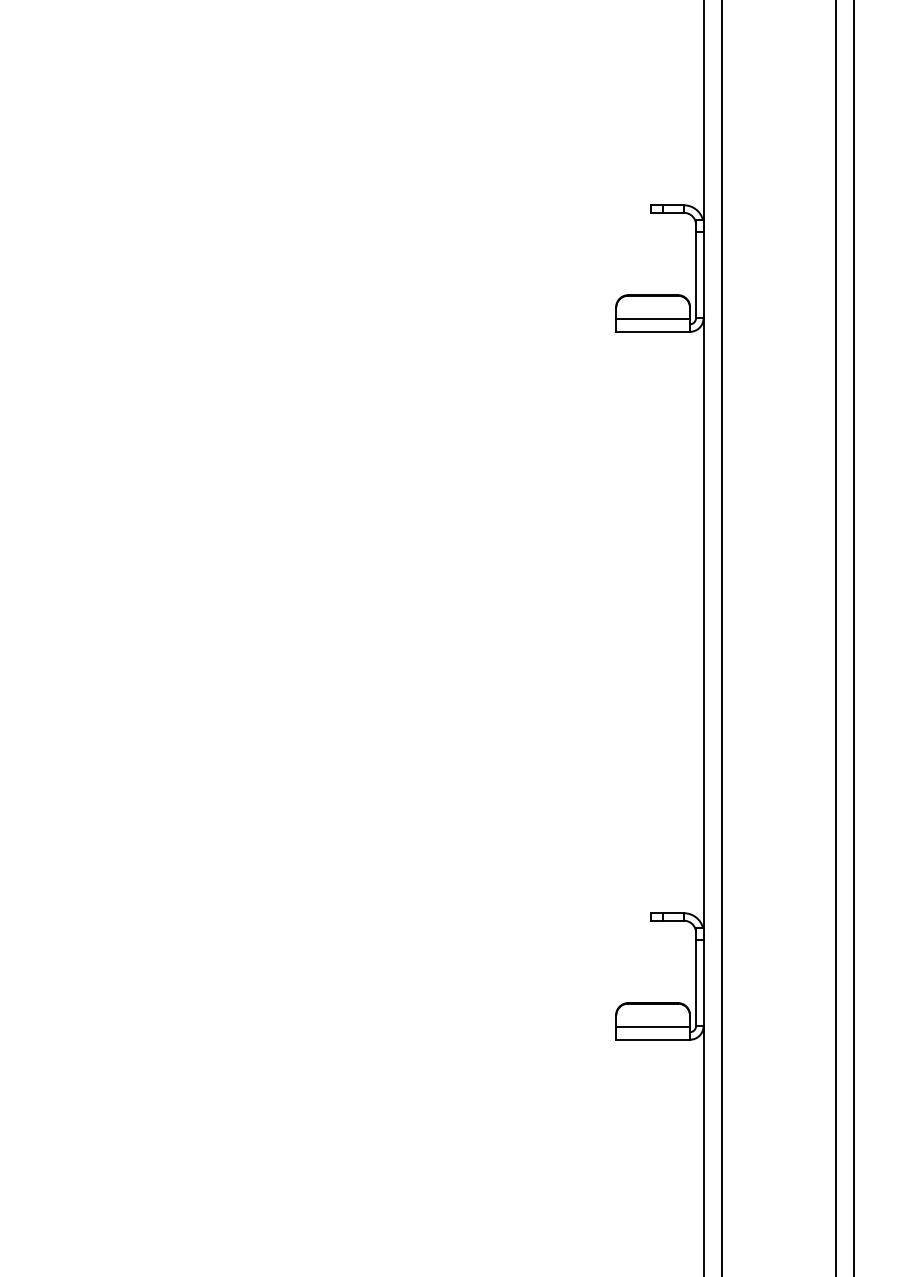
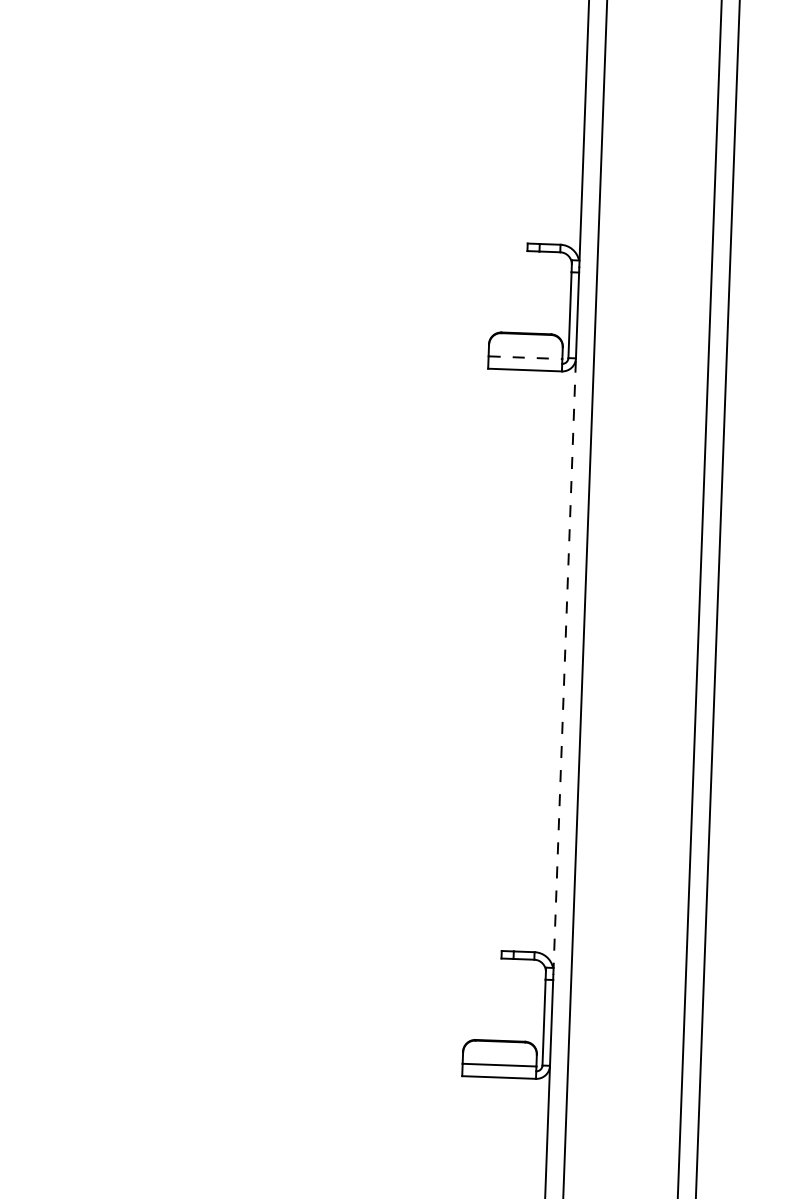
line: (653, 319) -> (525, 357), solid -> dashed
line: (703, 626) -> (564, 666), solid -> dashed

